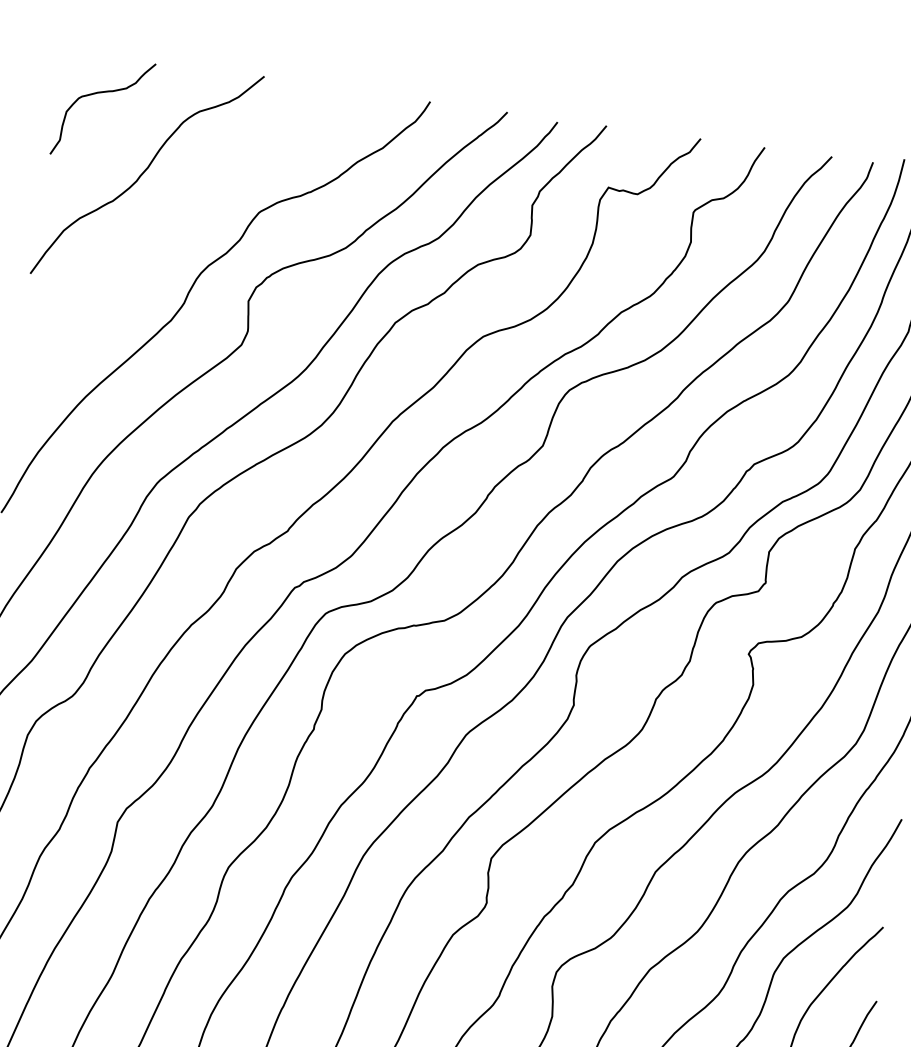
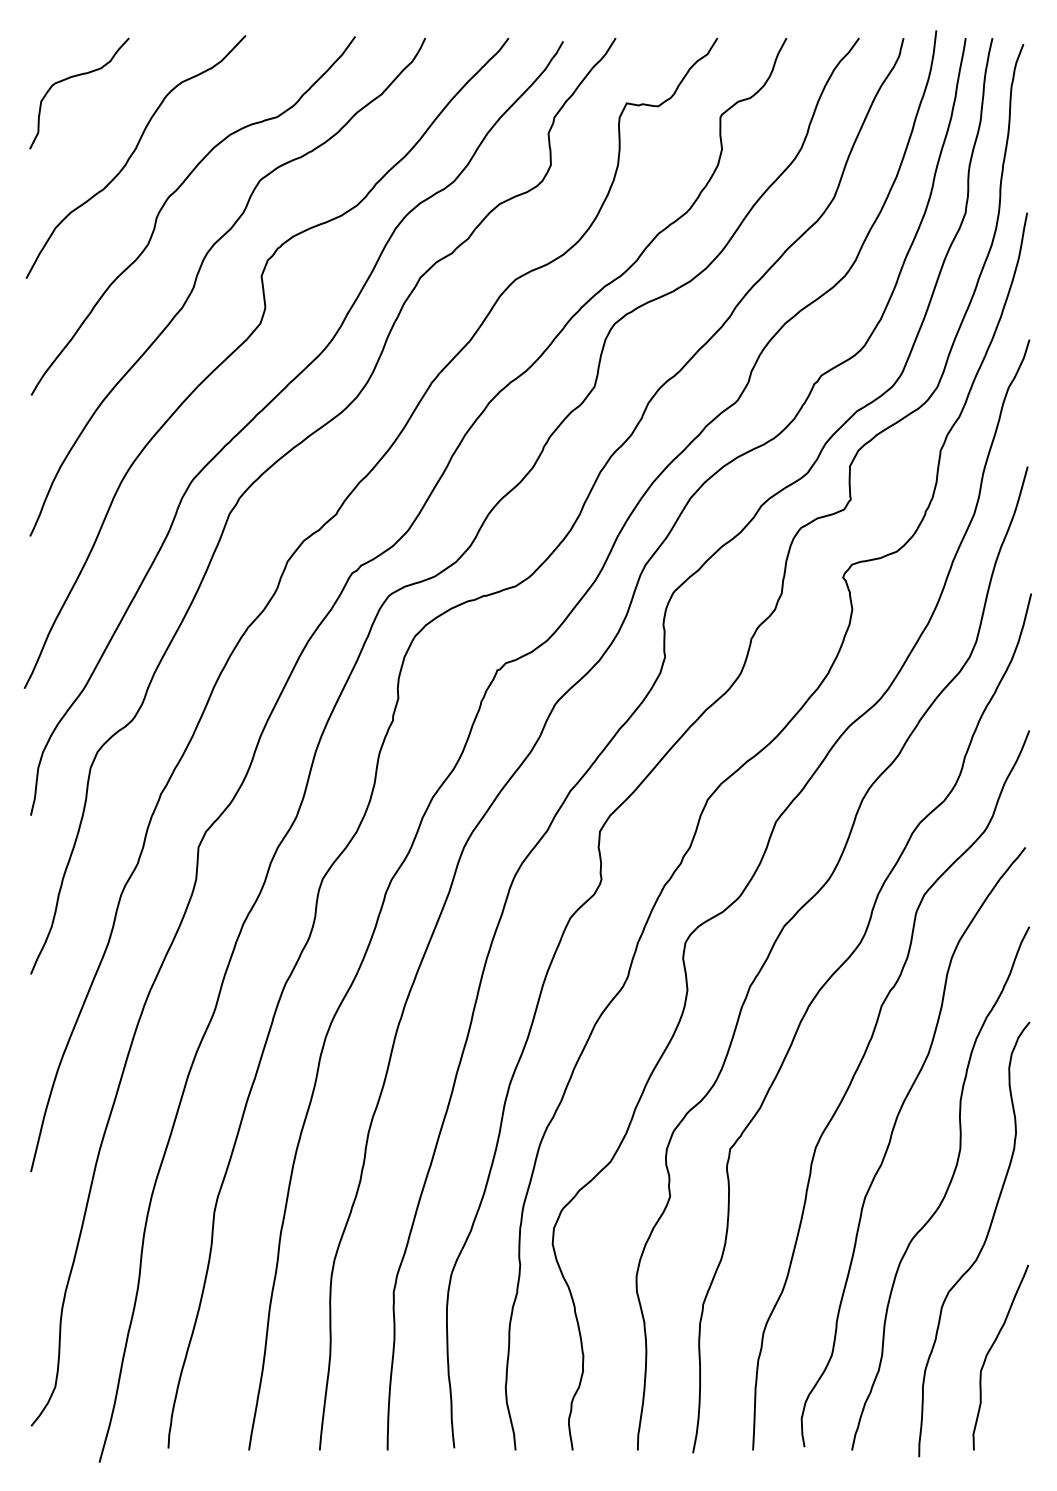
curve: (176, 215) -> (172, 195), added

